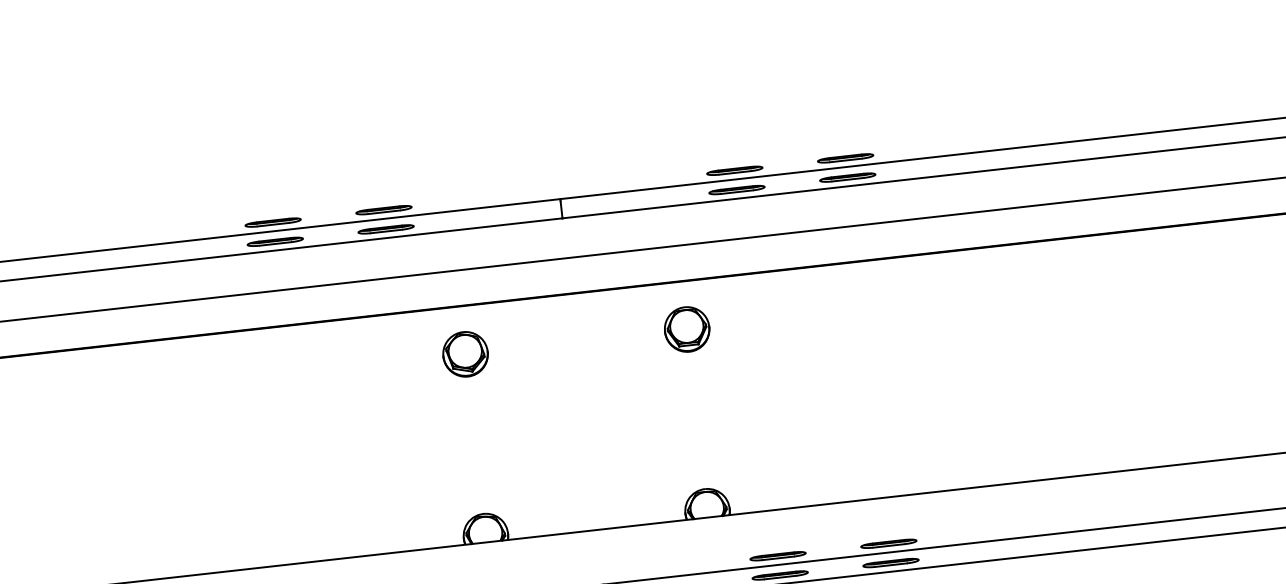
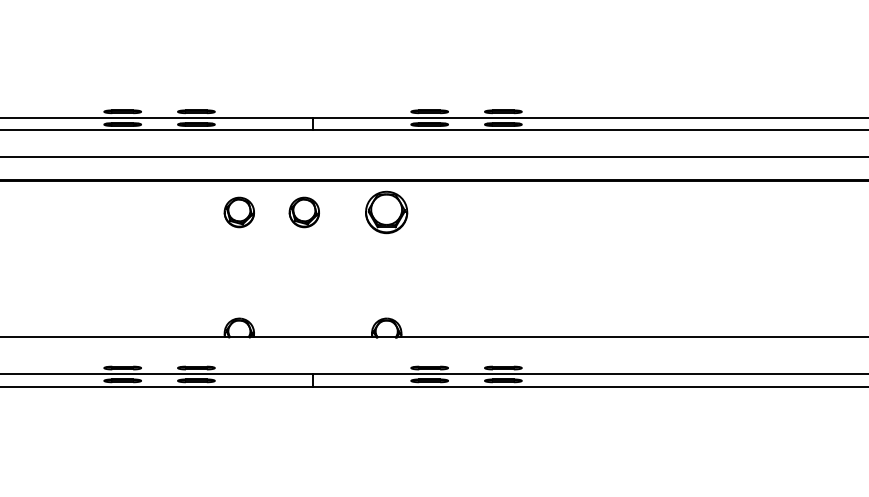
part: (686, 329) -> (386, 212), size x1.4
part: (561, 343) -> (303, 212), added

